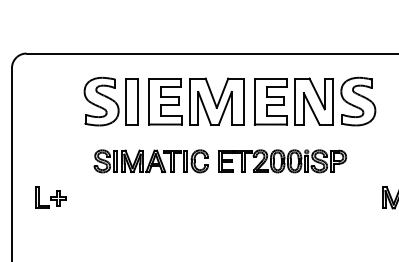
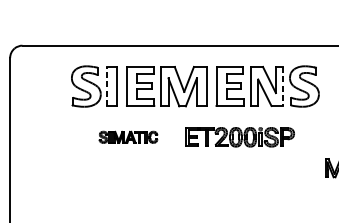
line: (125, 101) -> (106, 86), solid -> dashed
line: (333, 101) -> (283, 86), solid -> dashed
part: (150, 161) -> (127, 137), size x0.6
part: (50, 197) -> (42, 168), removed

